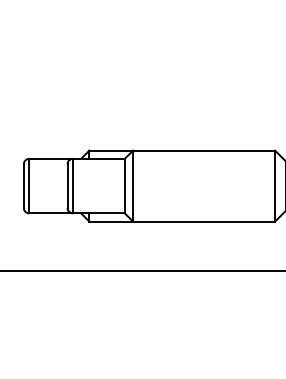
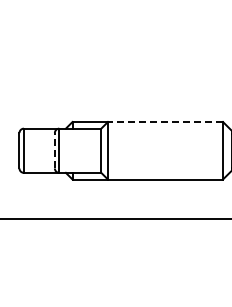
line: (204, 151) -> (165, 122), solid -> dashed
line: (67, 185) -> (54, 150), solid -> dashed

